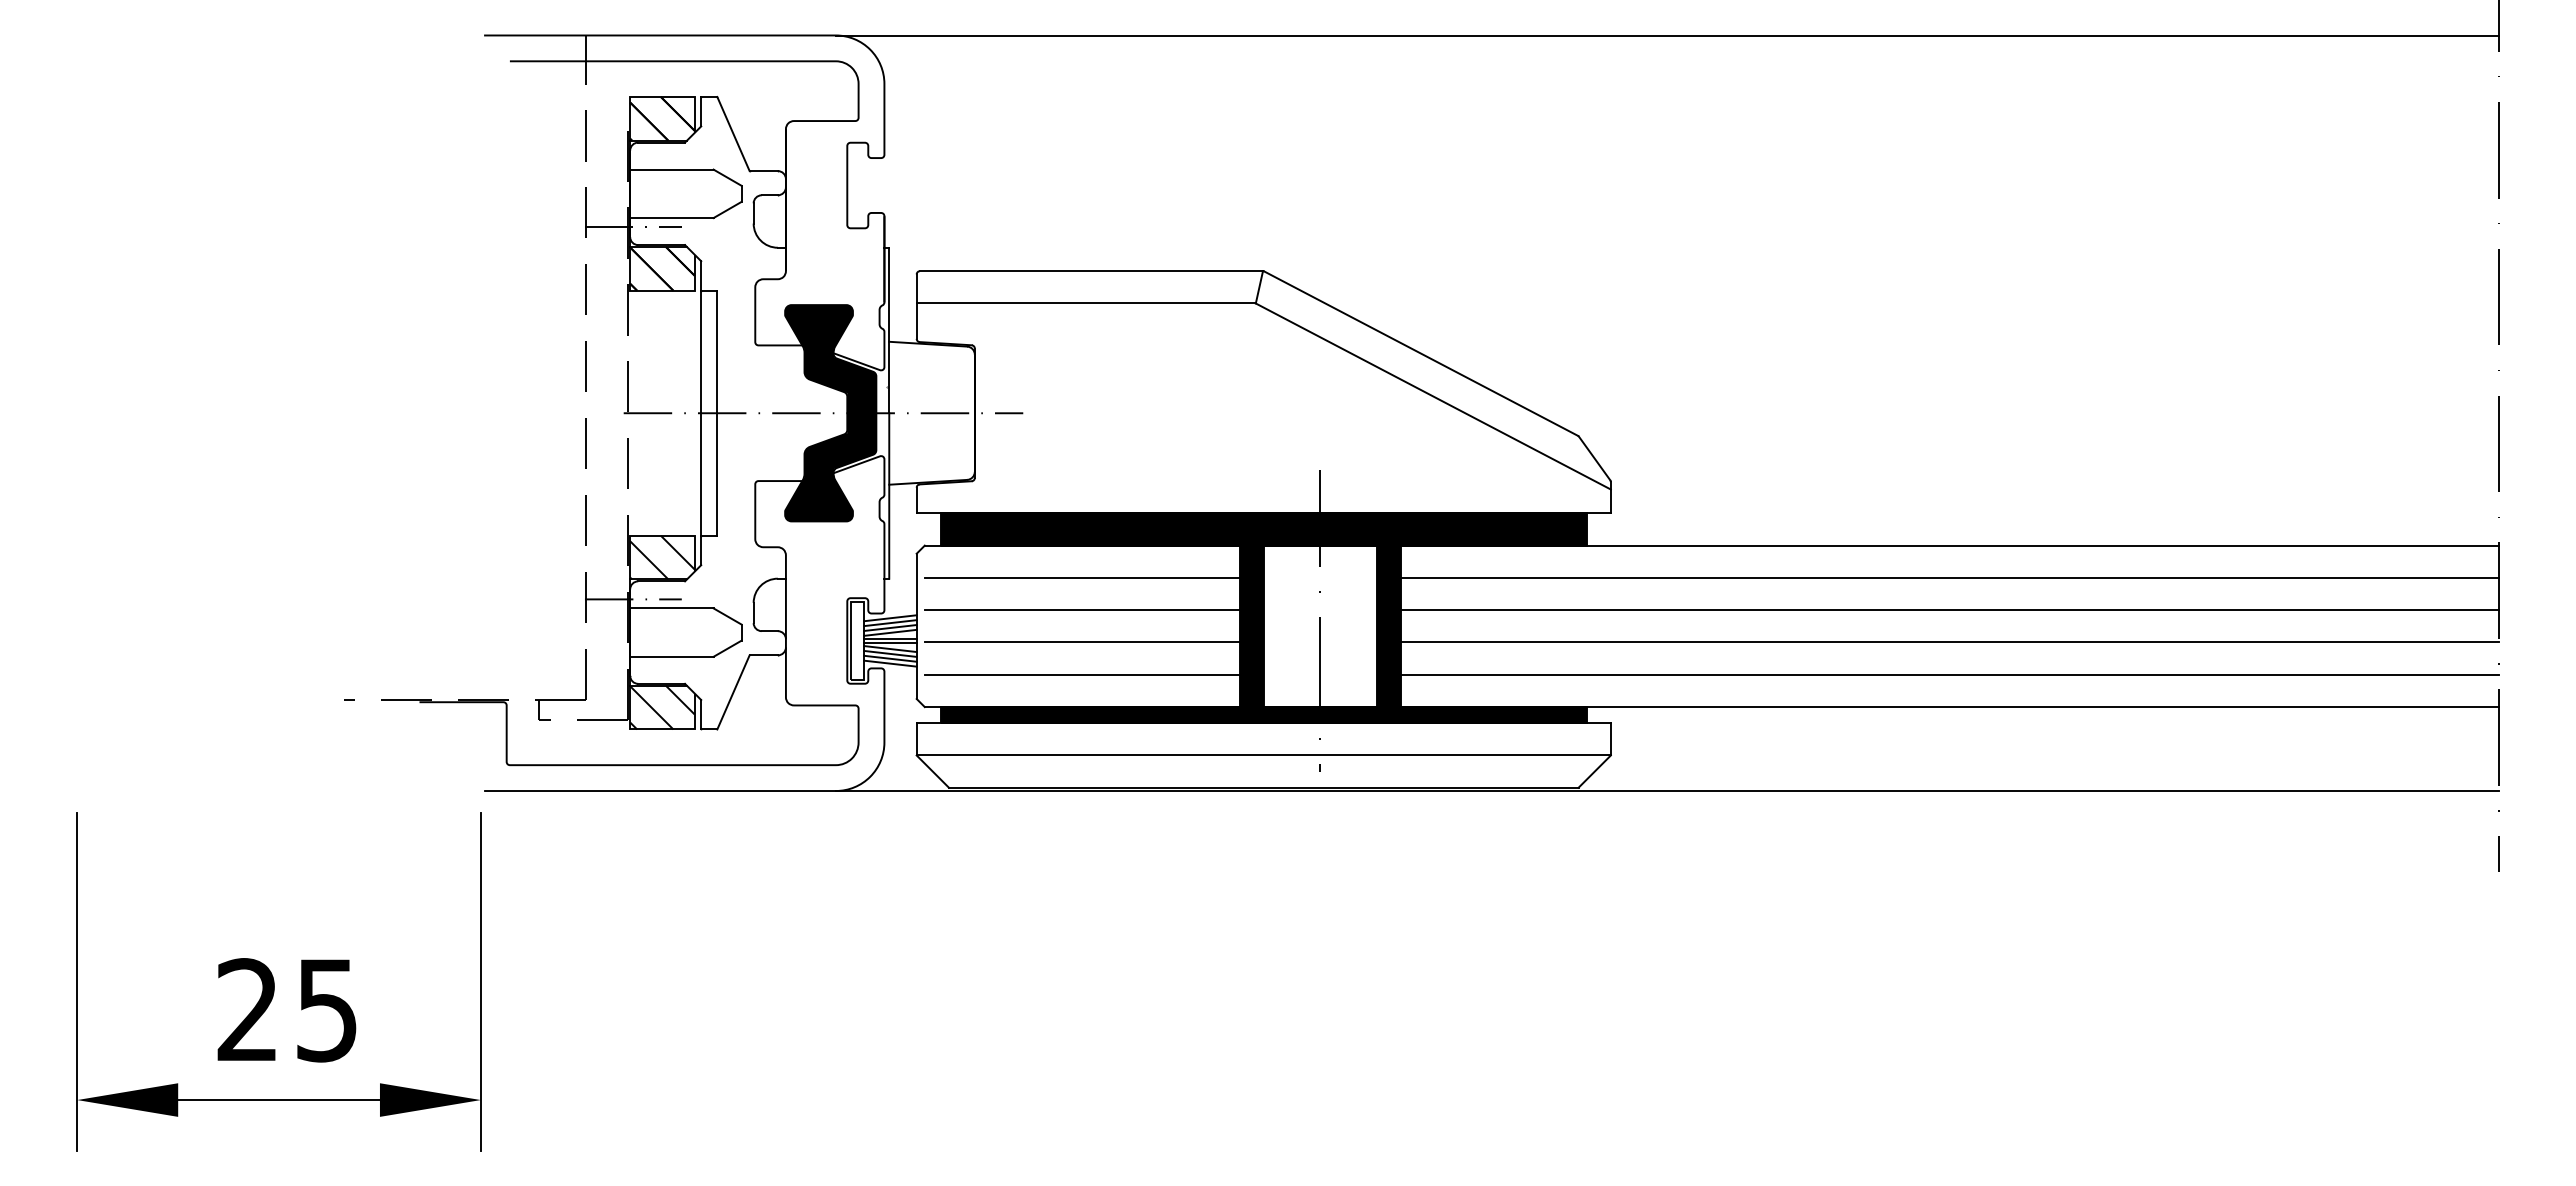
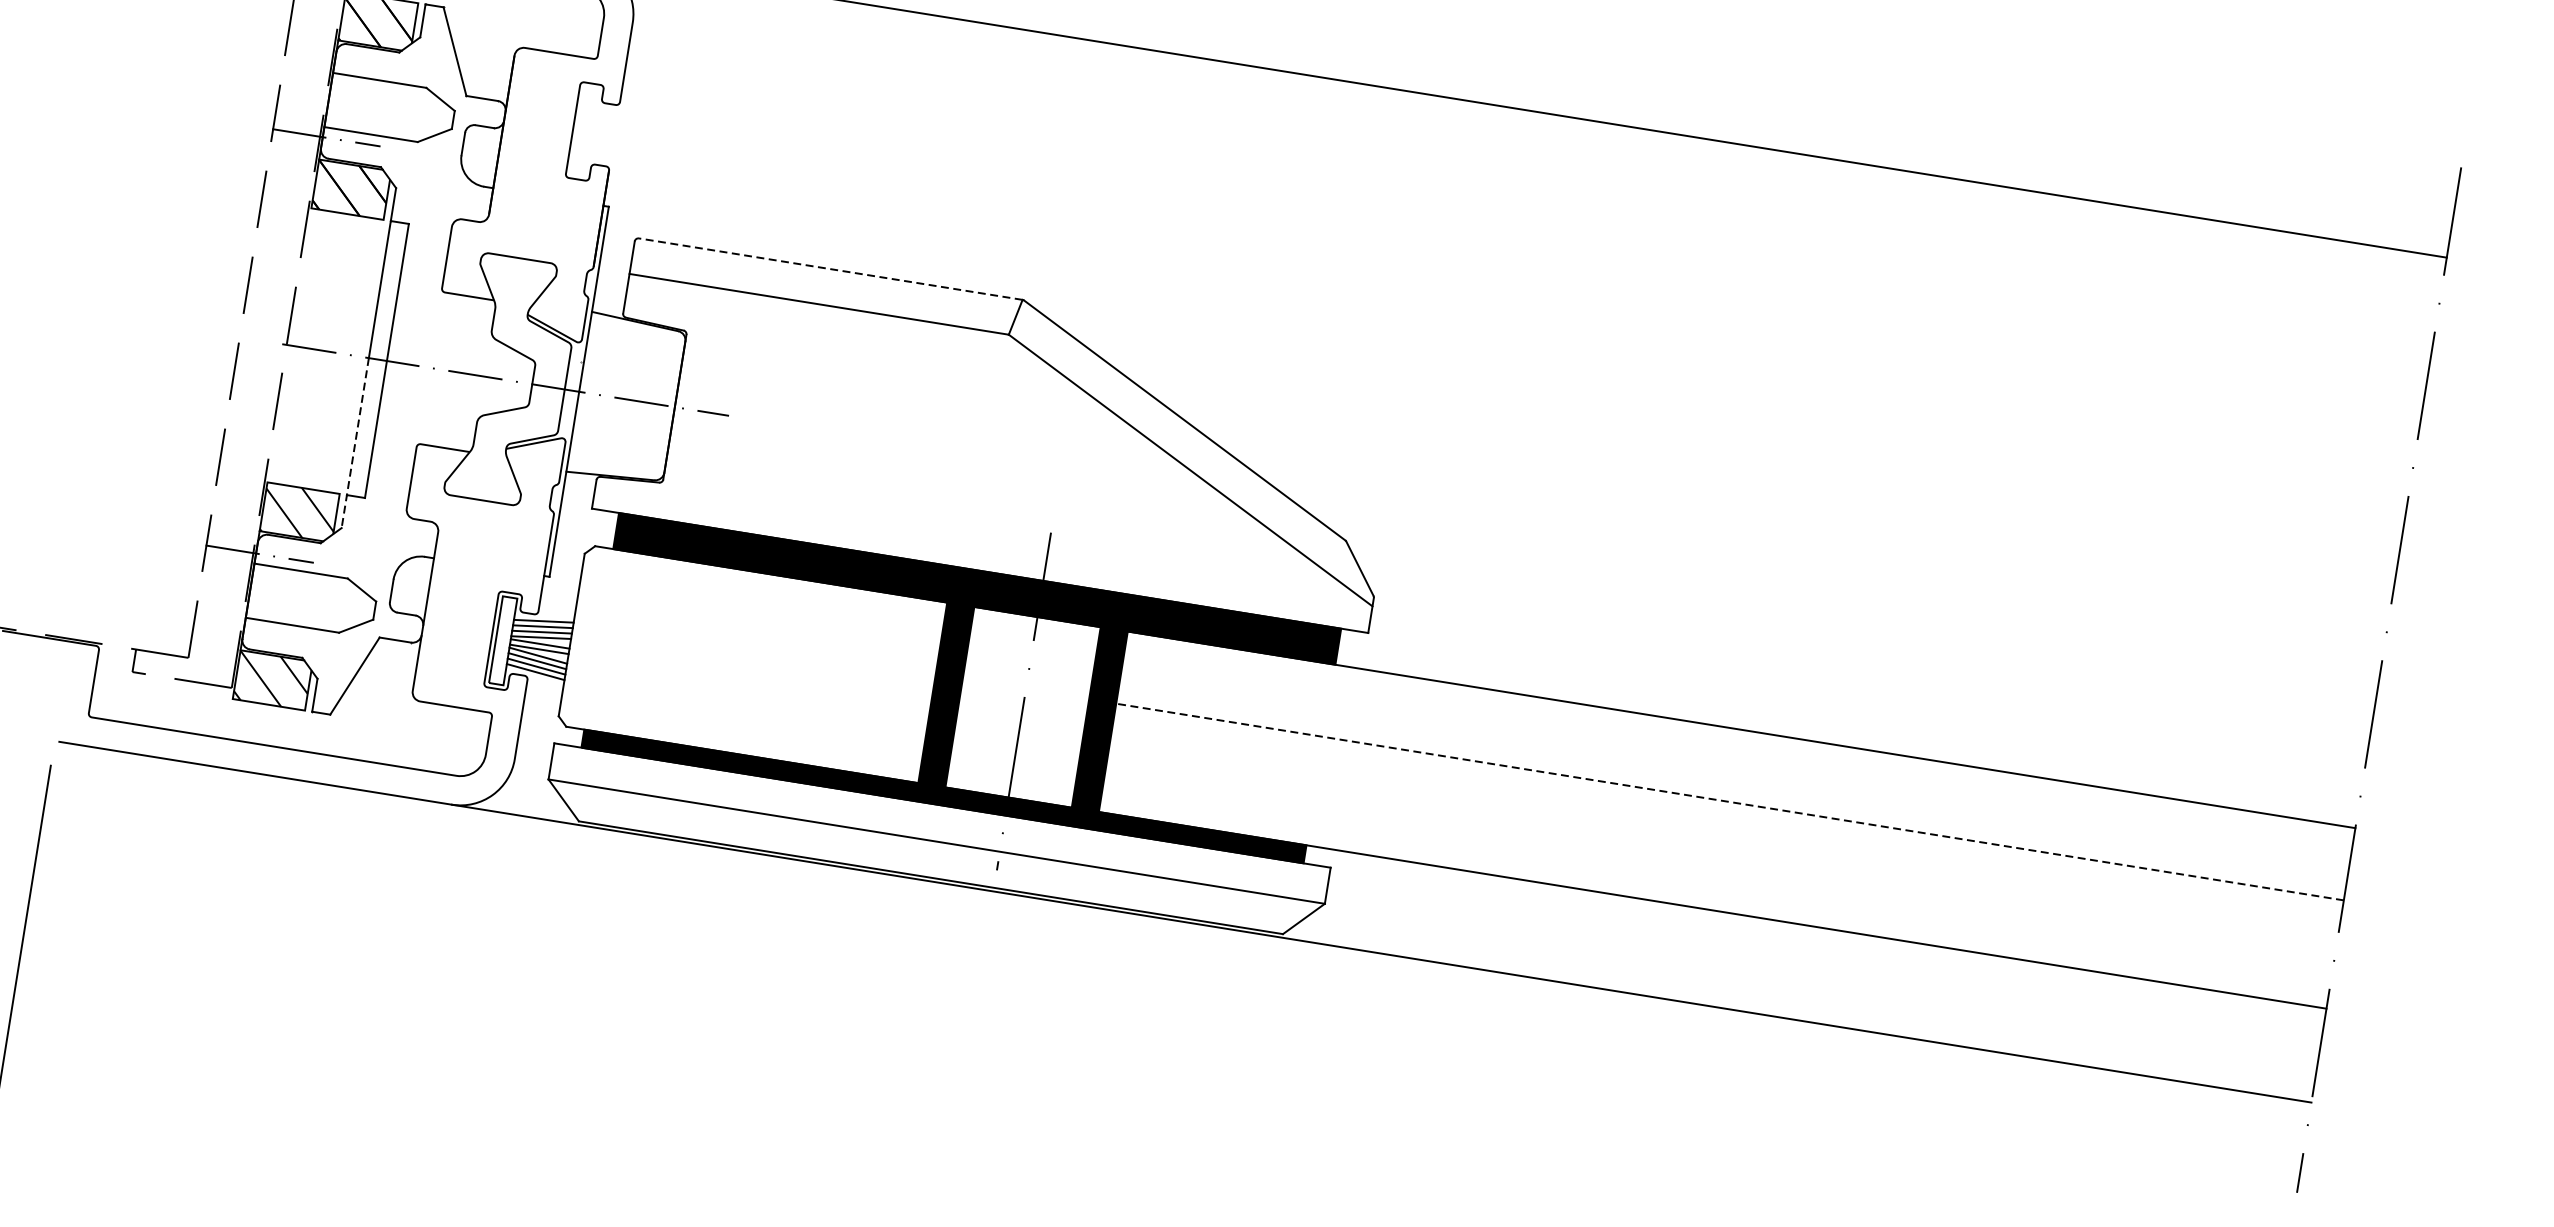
line: (1091, 271) -> (830, 269), solid -> dashed
fill: (830, 413) -> (513, 381), removed
line: (701, 489) -> (355, 443), solid -> dashed
line: (1081, 577) -> (764, 609), removed
line: (1949, 577) -> (1735, 765), removed
line: (1081, 610) -> (758, 646), removed
line: (1949, 610) -> (1729, 802), solid -> dashed
line: (1081, 642) -> (753, 682), removed
line: (1949, 642) -> (1723, 838), removed
line: (1081, 674) -> (747, 718), removed
line: (1949, 674) -> (1718, 873), removed

